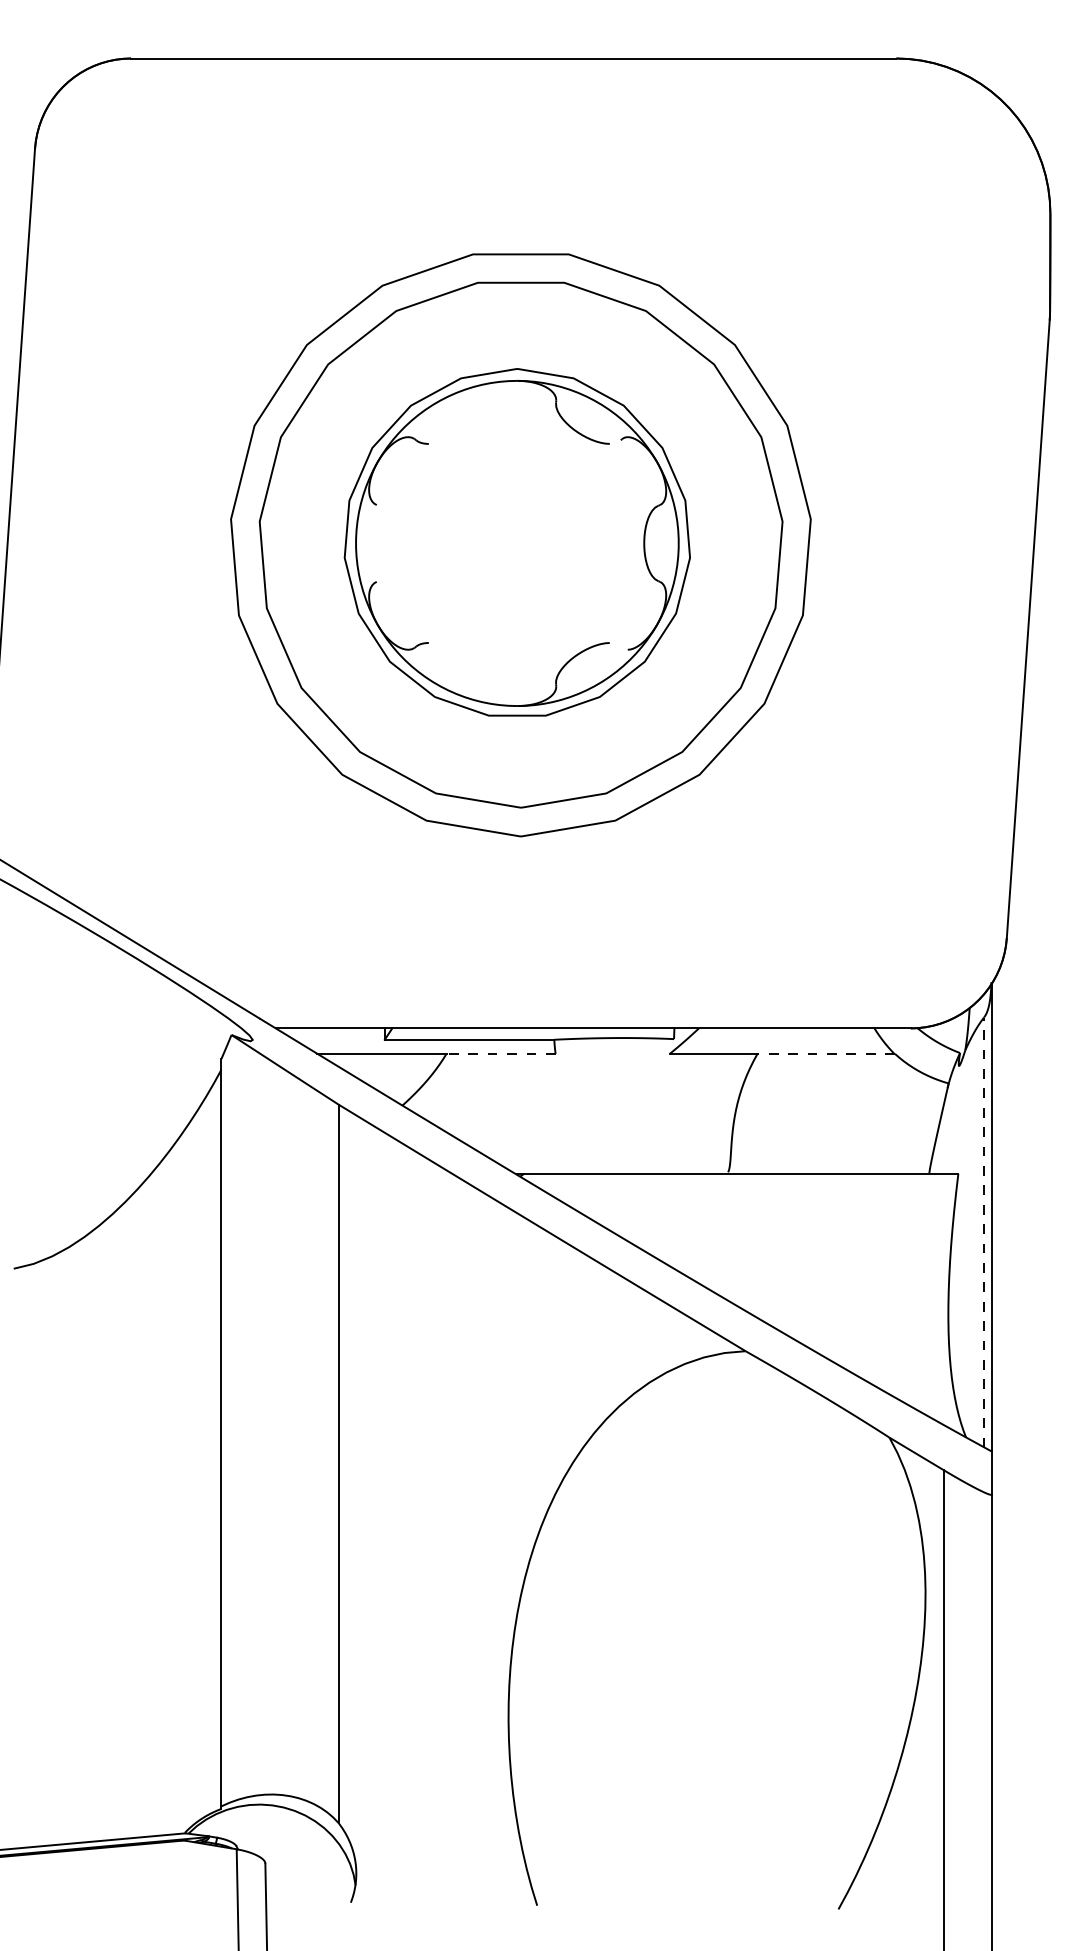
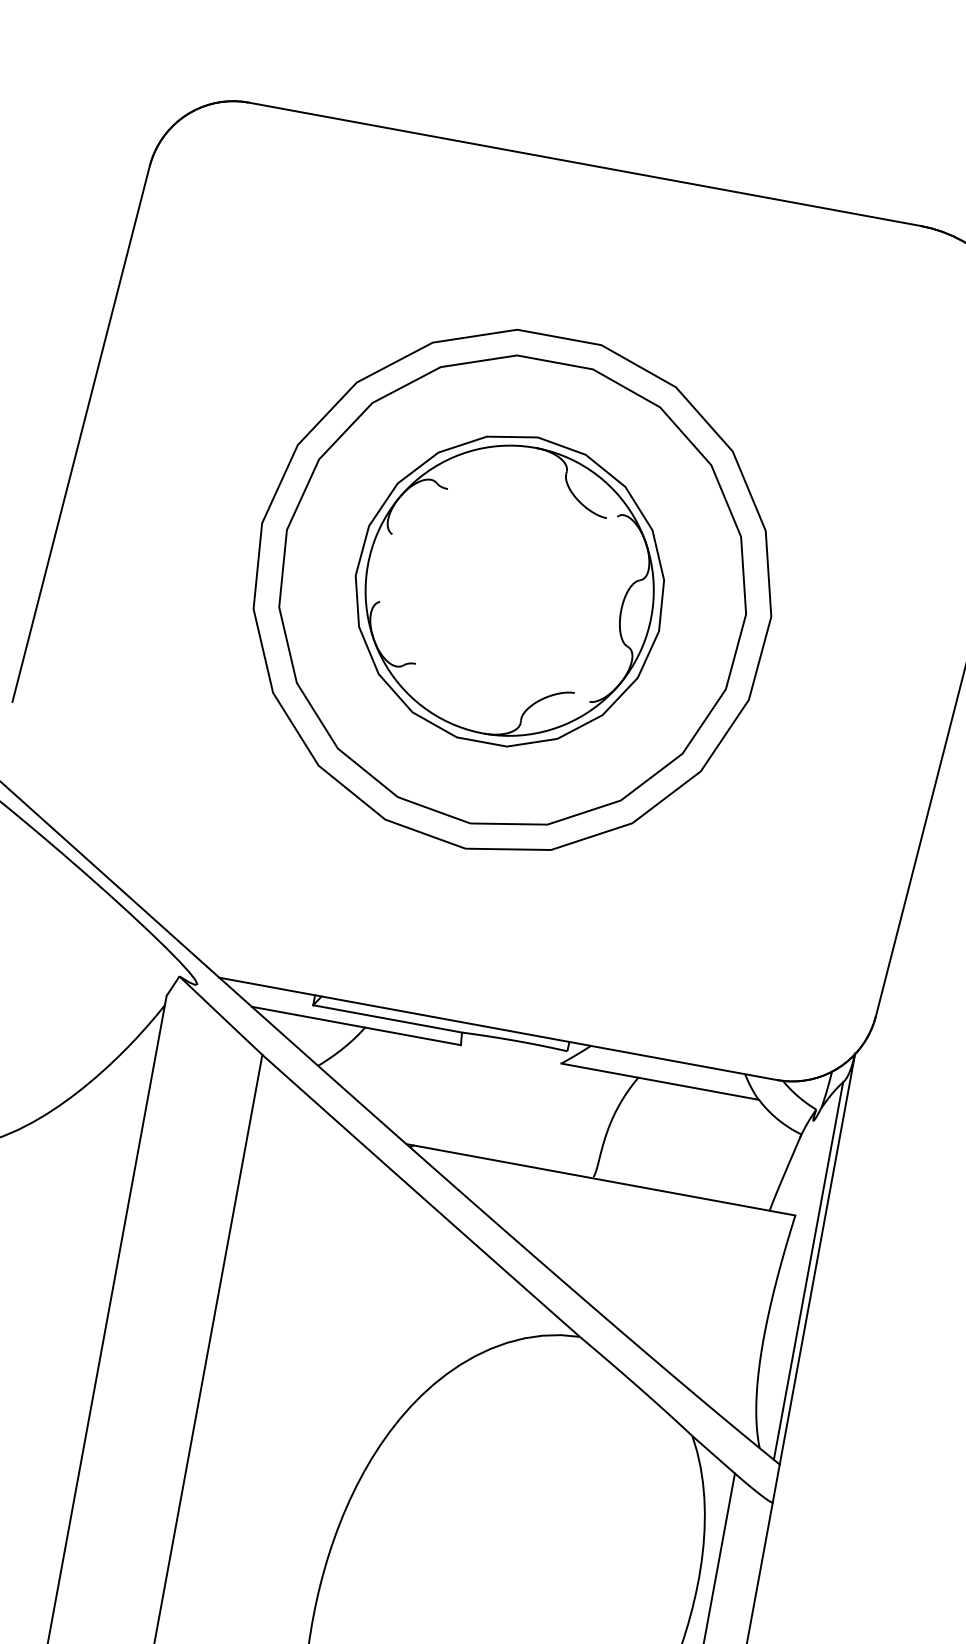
line: (501, 1053) -> (413, 1036), dashed -> solid
line: (826, 1053) -> (698, 1088), dashed -> solid
line: (984, 1232) -> (808, 1271), dashed -> solid

